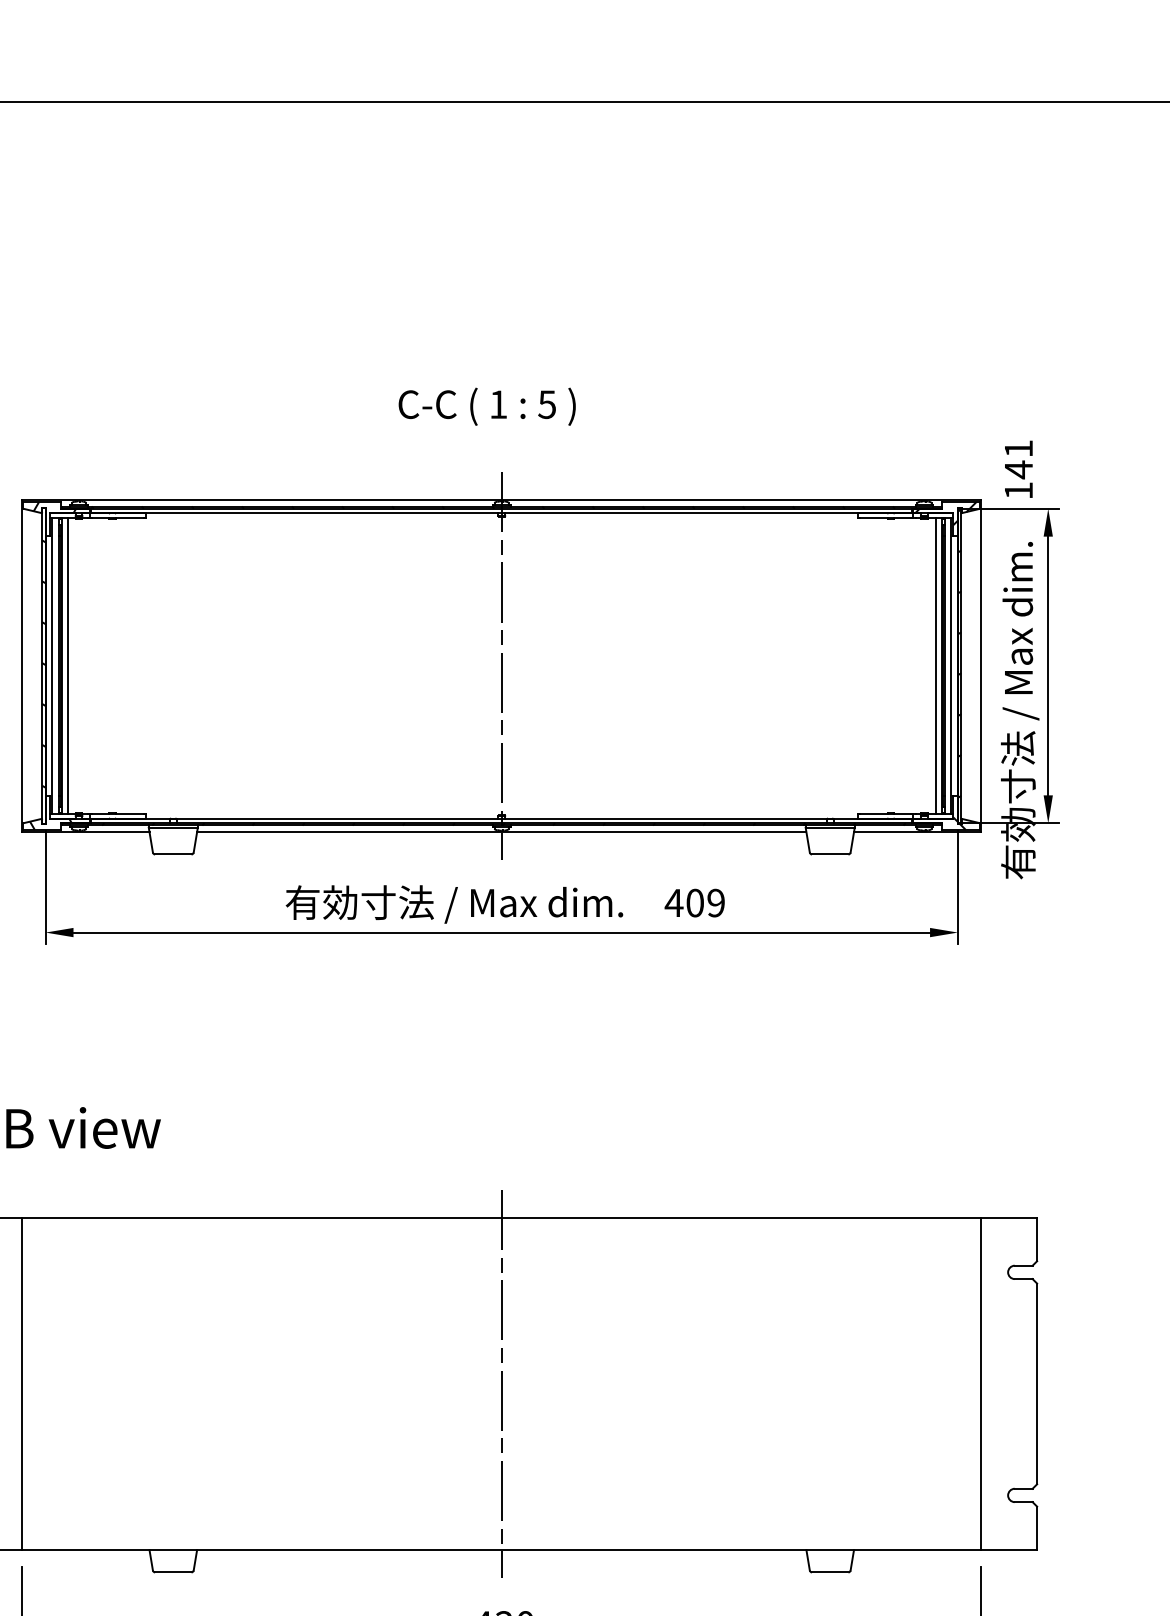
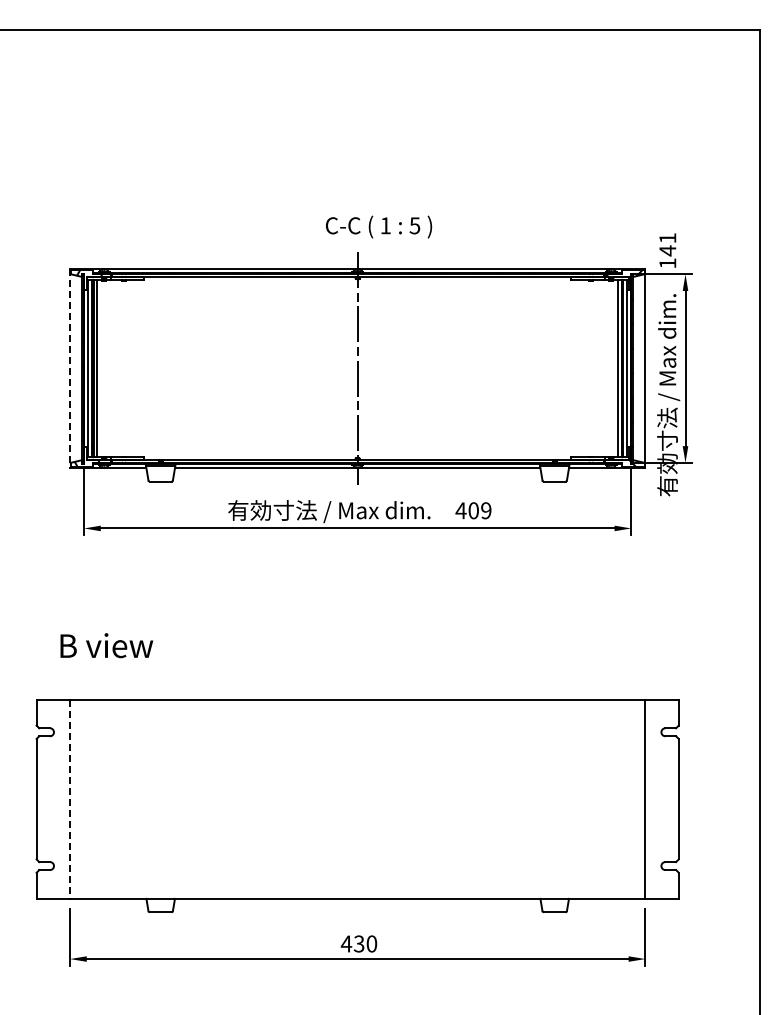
text: (488, 405) -> (379, 226), moved
line: (22, 665) -> (70, 368), solid -> dashed
line: (501, 1382) -> (357, 798), removed
line: (22, 1384) -> (70, 799), solid -> dashed

